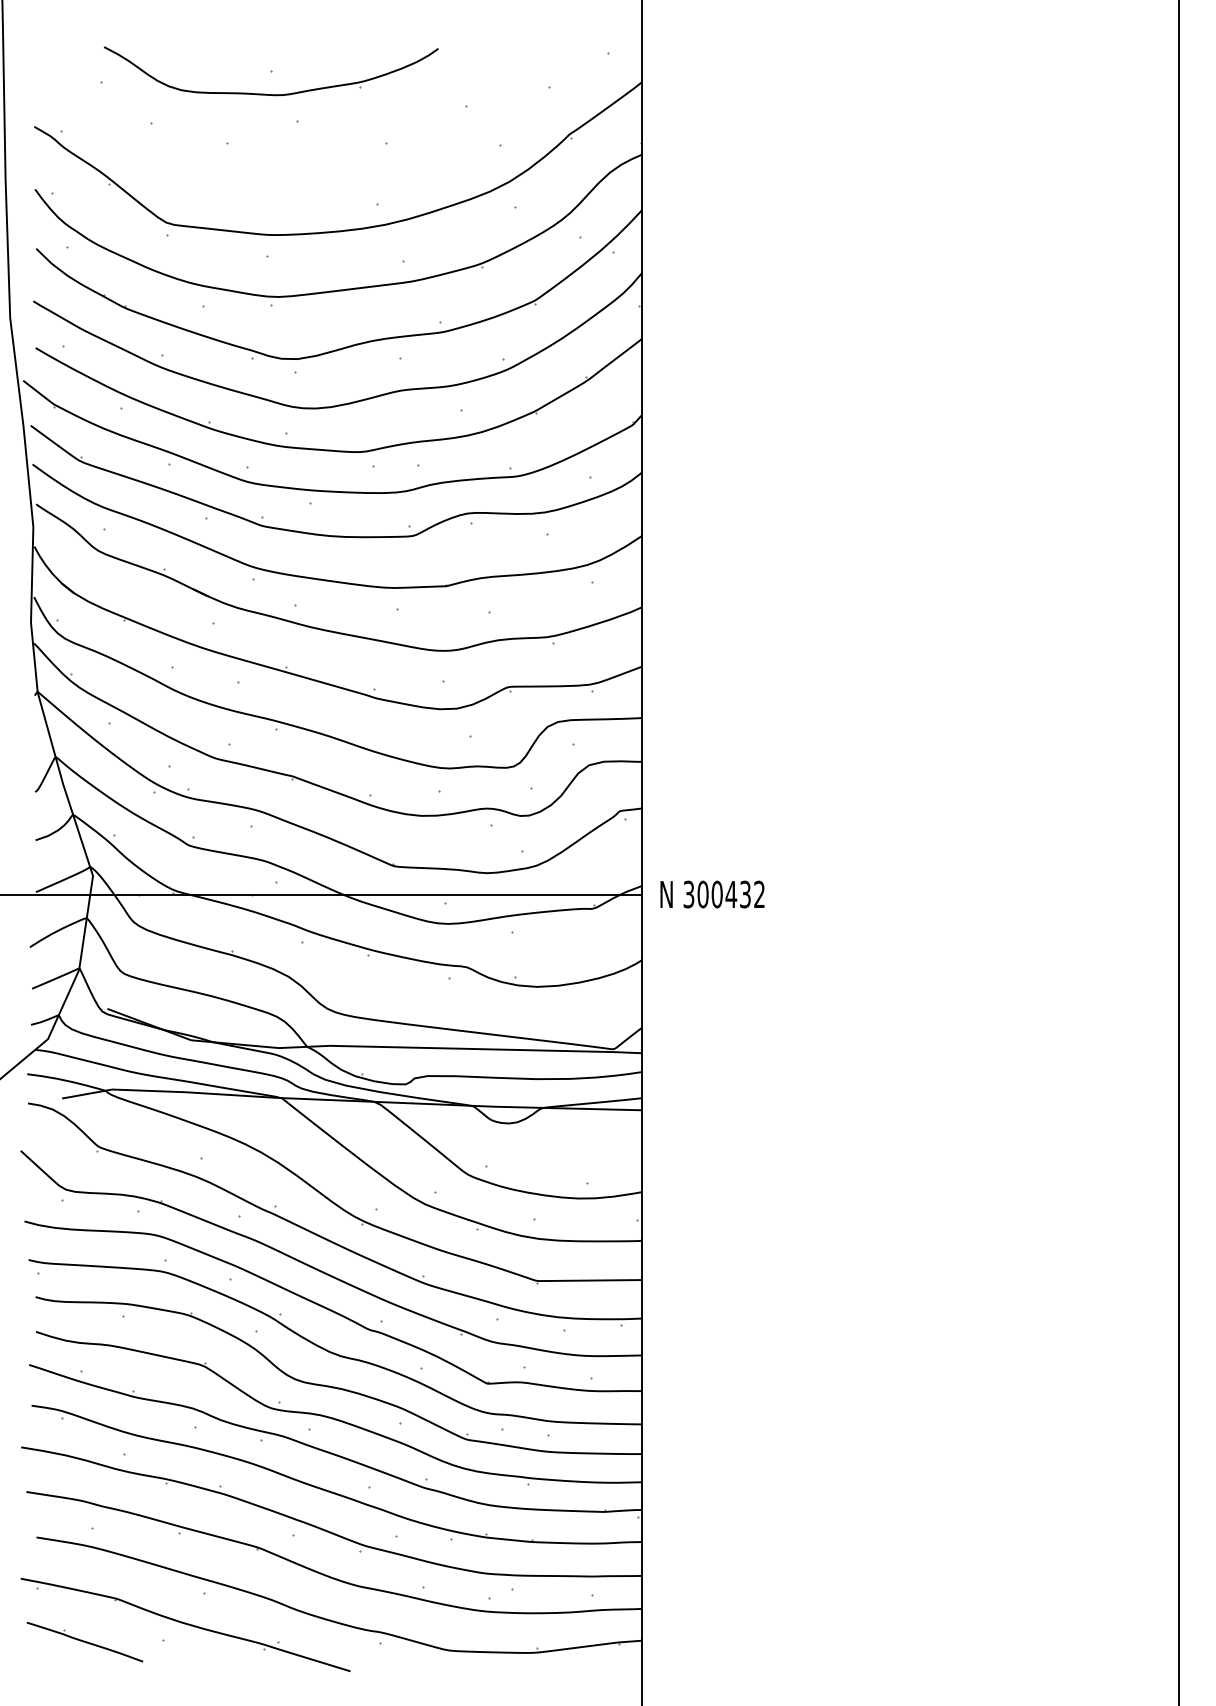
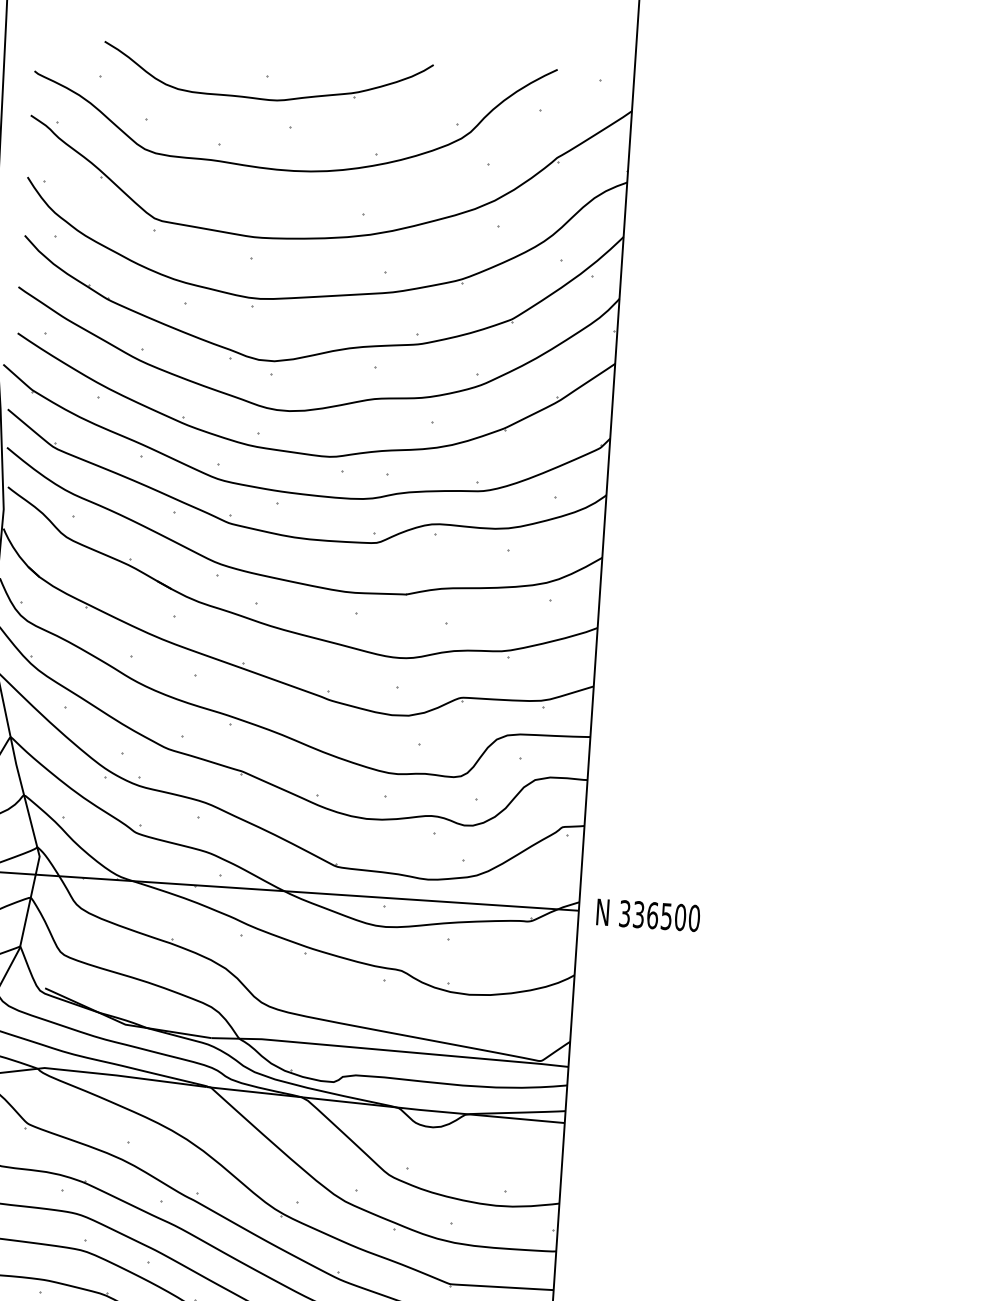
curve: (299, 164) -> (289, 169), added
text: (731, 894) -> (666, 916), 300432 -> 336500

